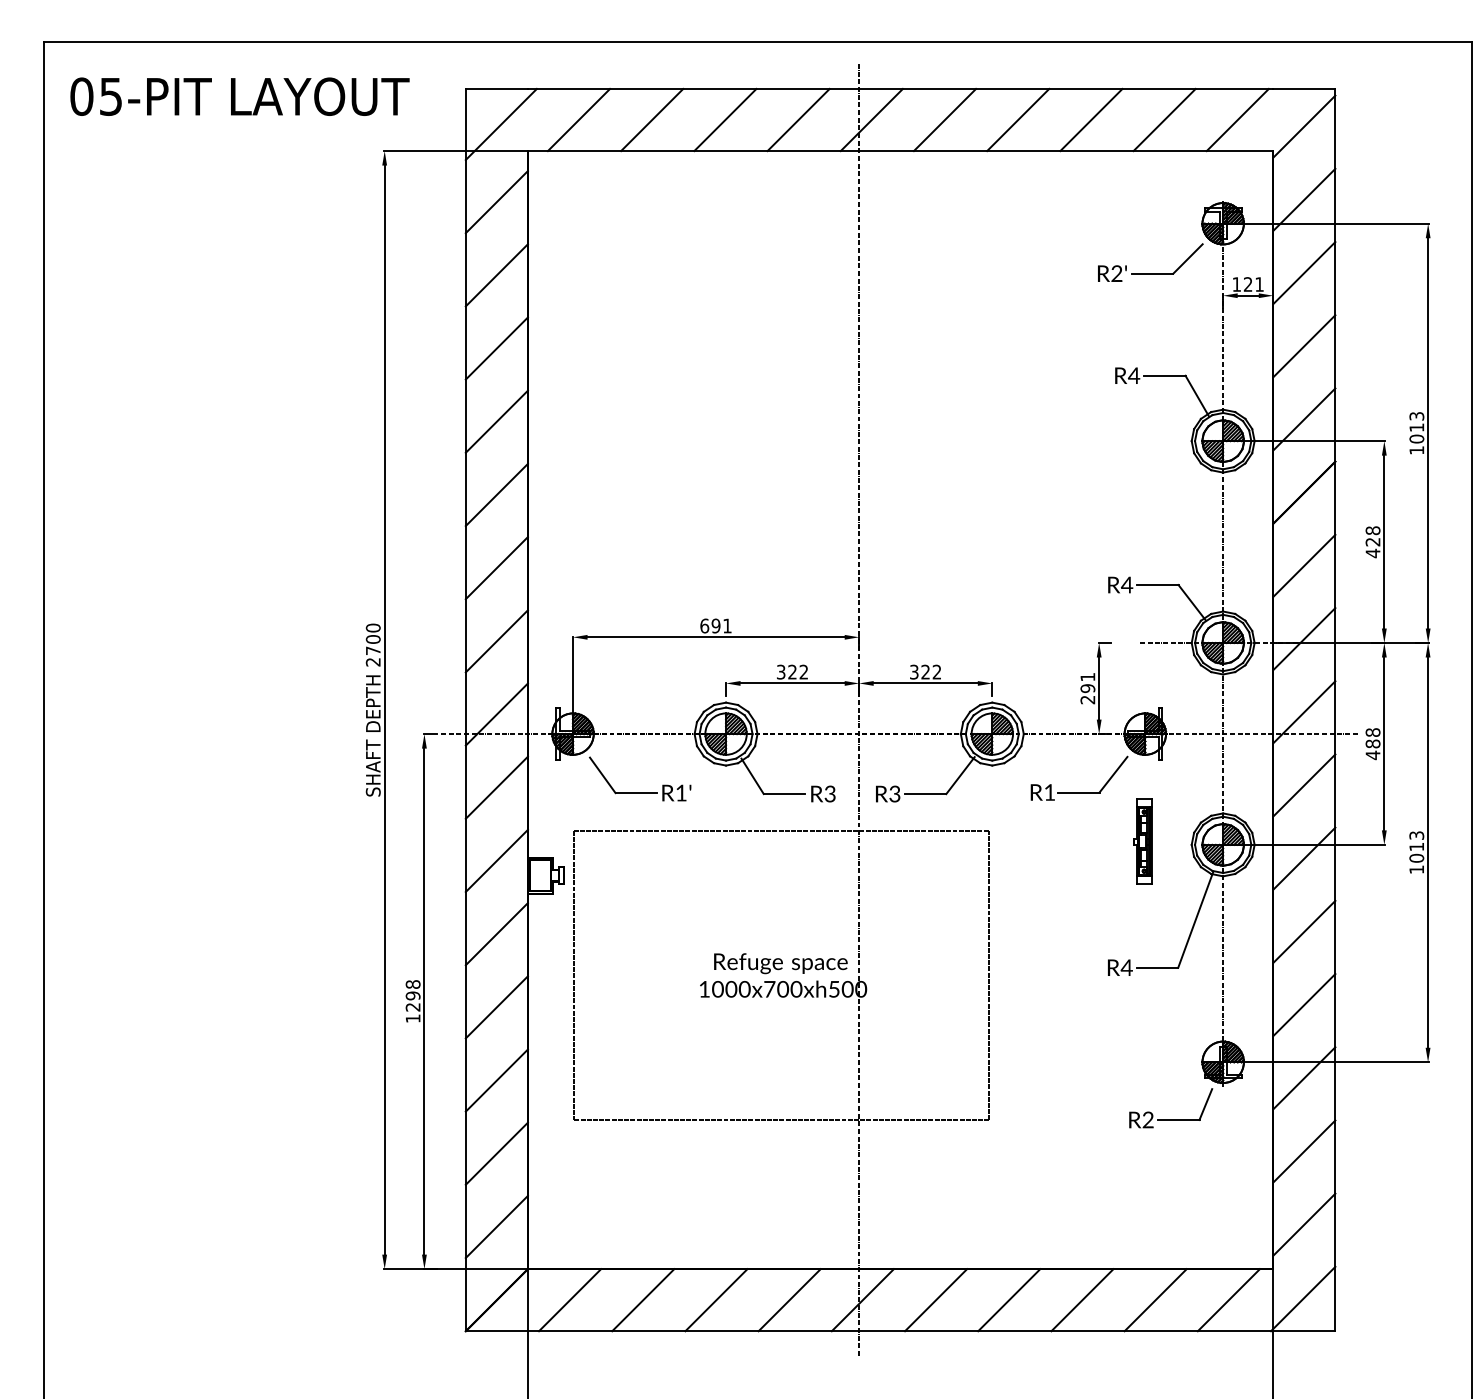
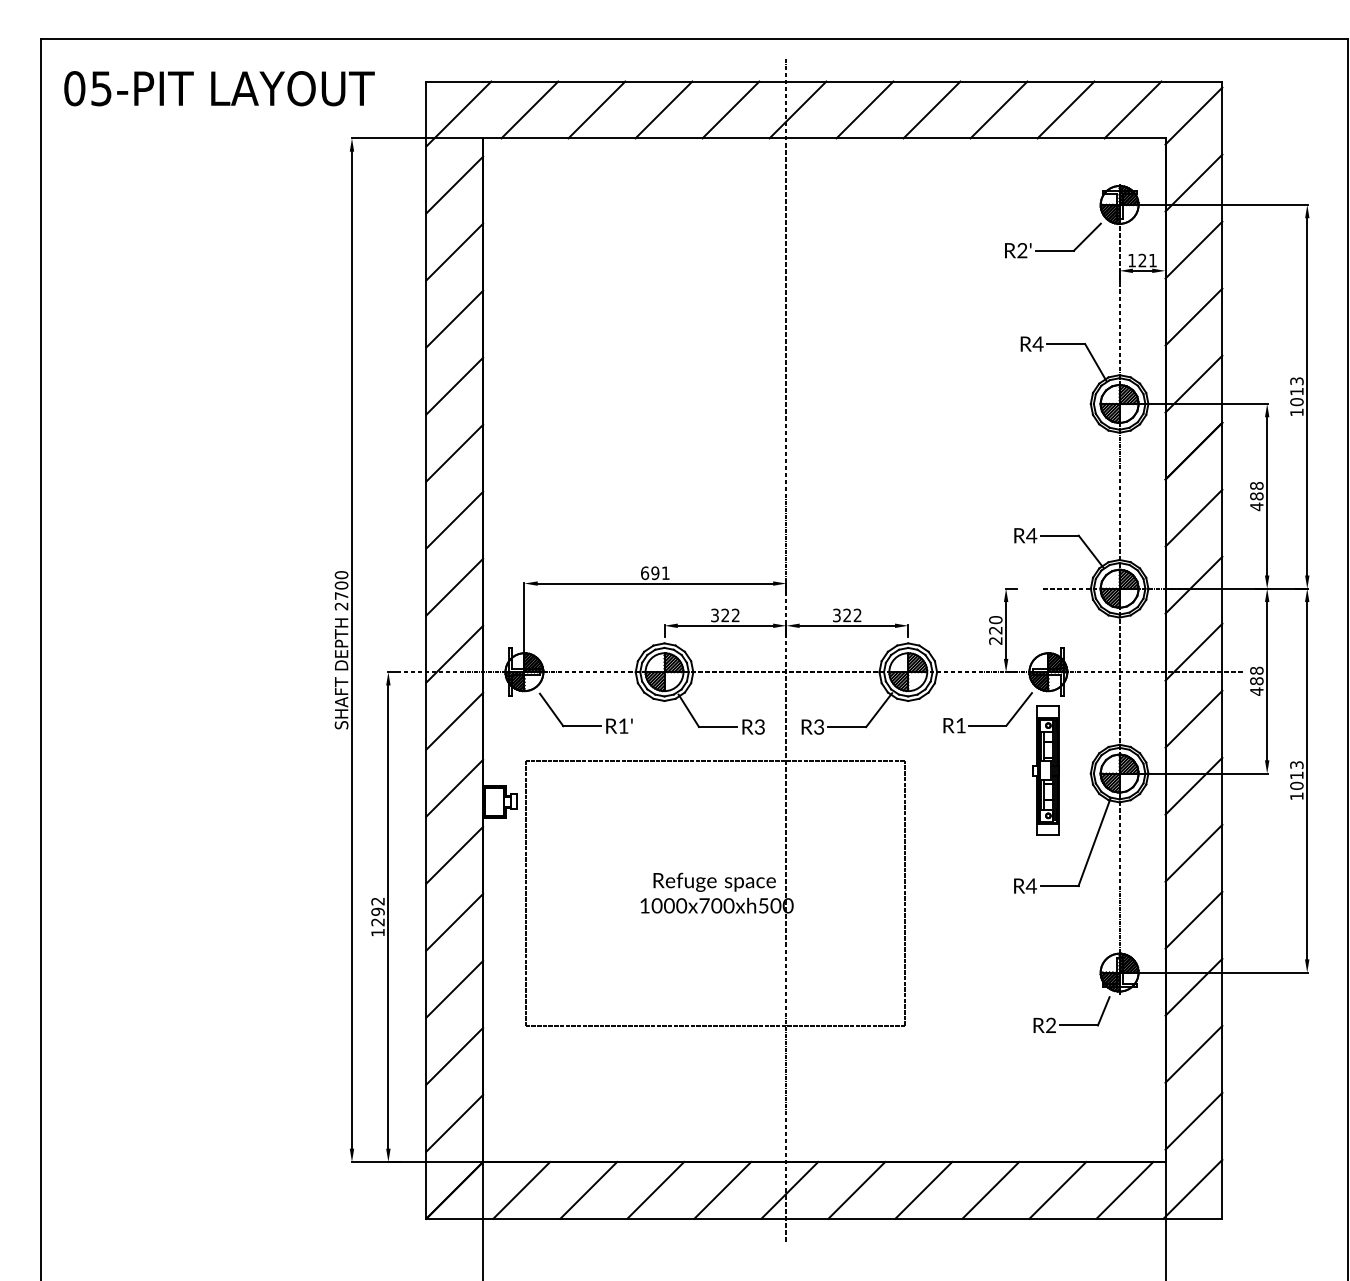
text: (1372, 542) -> (1256, 496), 428 -> 488
text: (1087, 683) -> (995, 625), 291 -> 220
part: (1142, 841) -> (1045, 770), size x1.67
text: (412, 984) -> (377, 901), 1298 -> 1292

